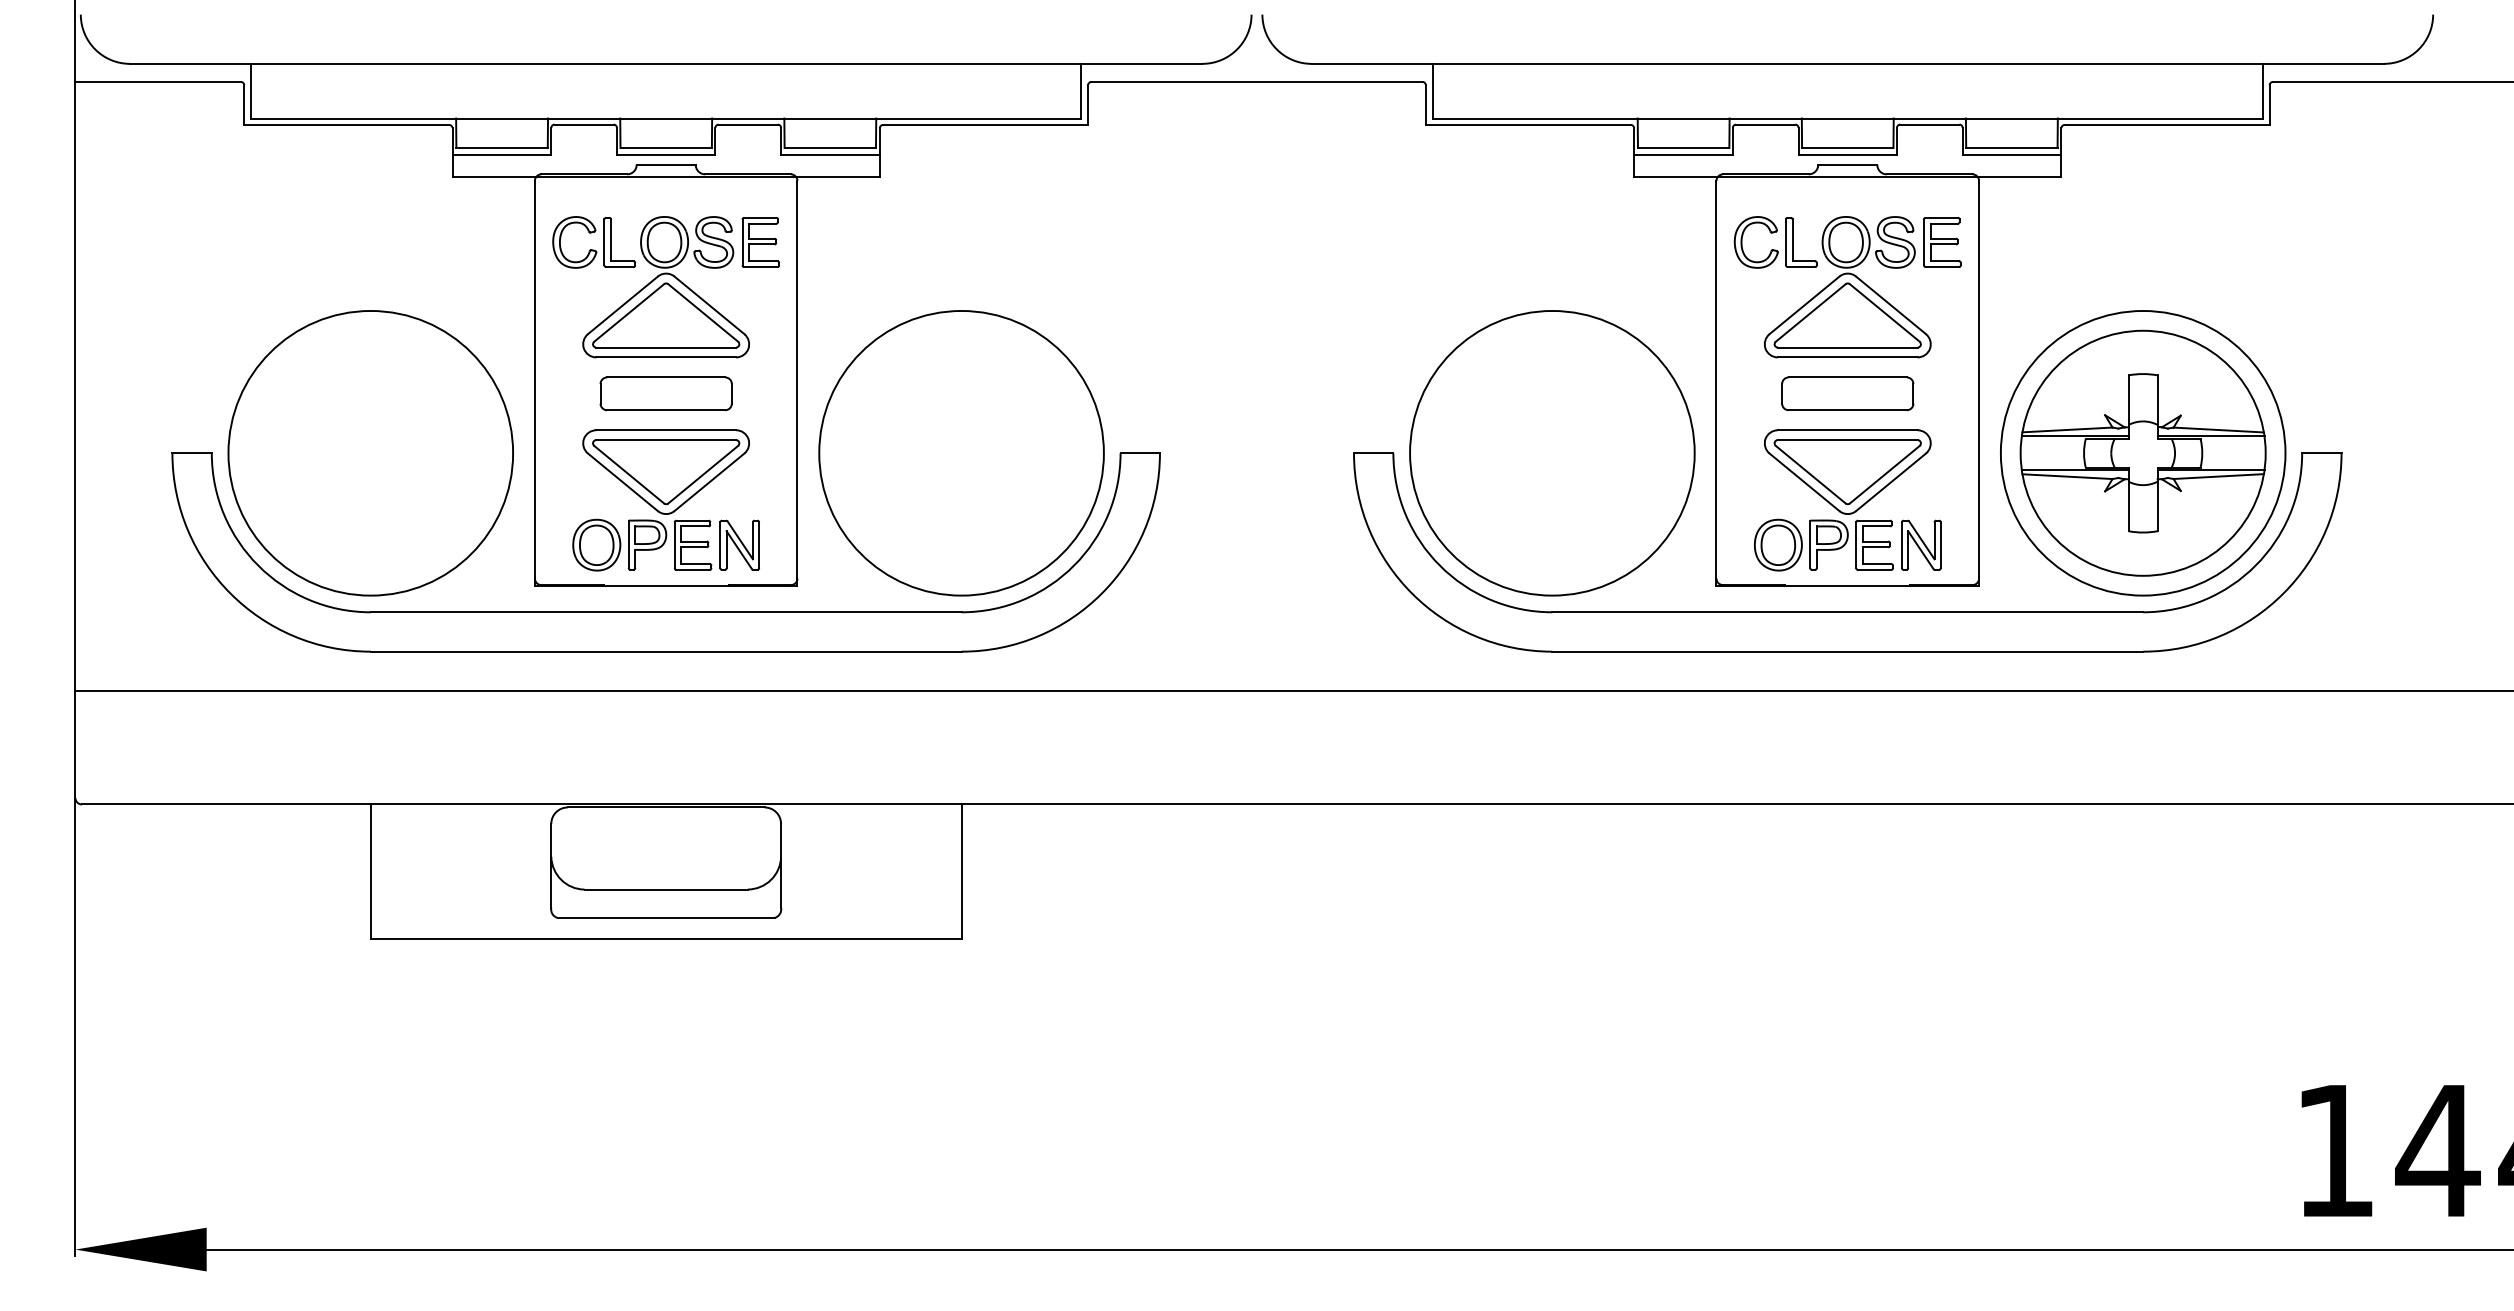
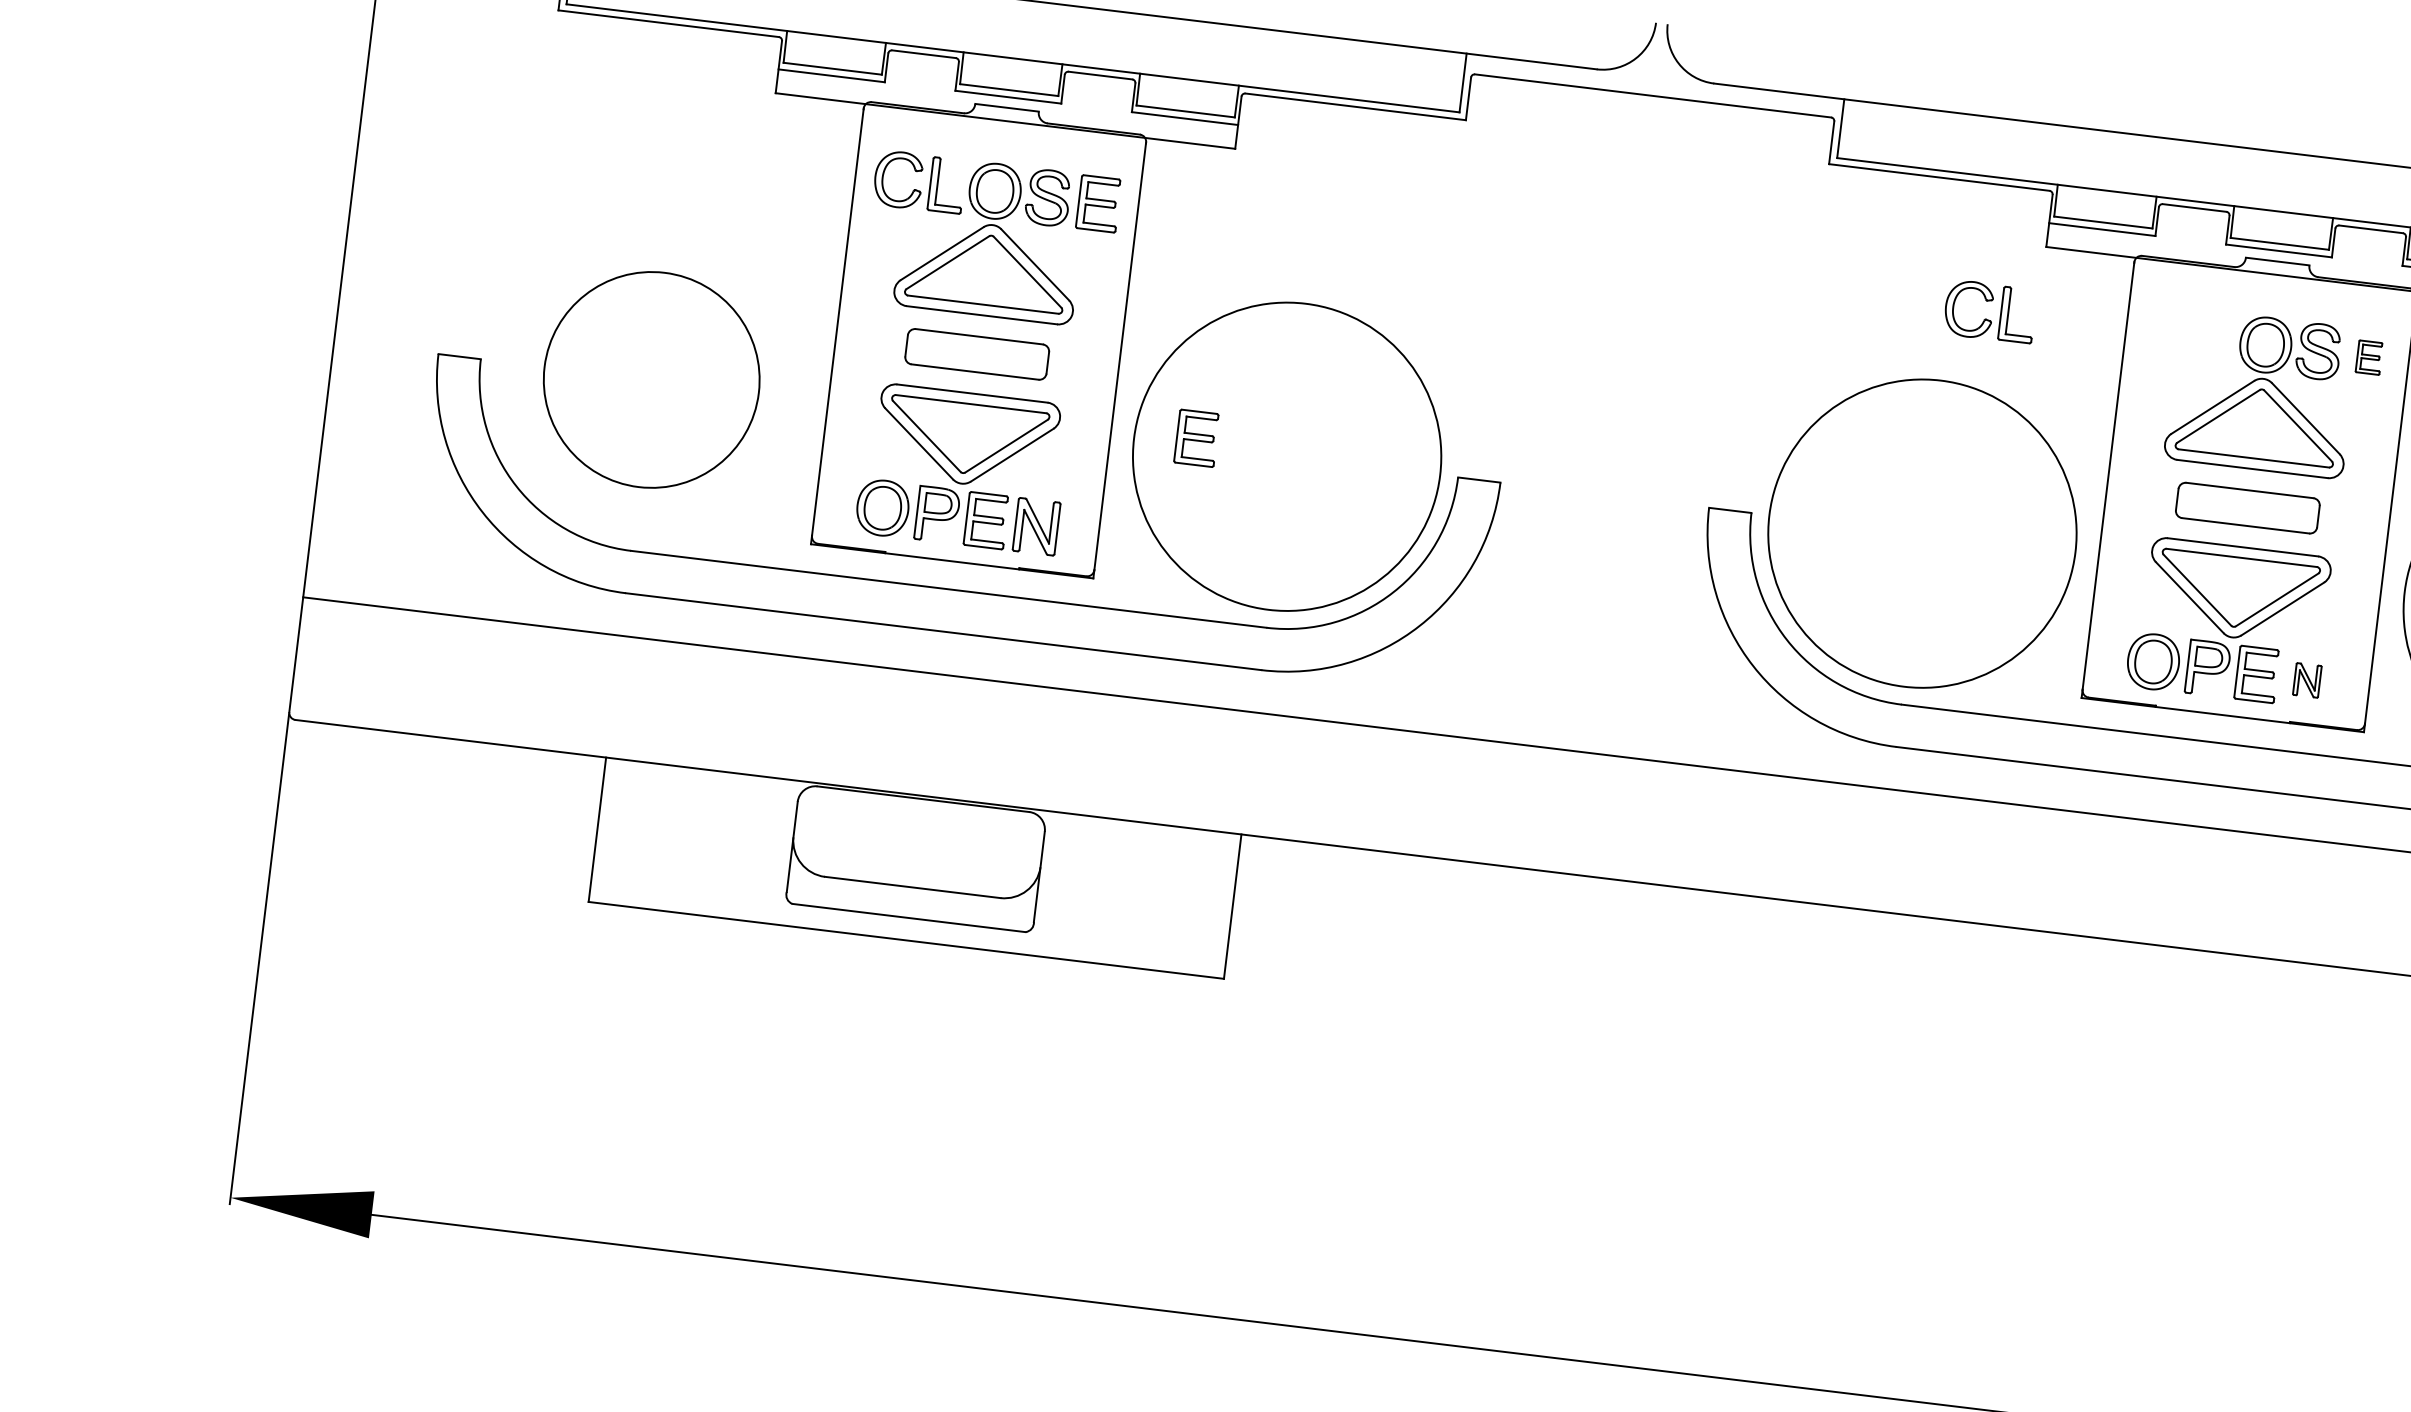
part: (1942, 242) -> (2369, 357), size x0.6
part: (1775, 249) -> (1988, 319), moved
part: (876, 446) -> (1196, 438), added
circle: (370, 453) -> (651, 380), size x0.7
part: (1921, 544) -> (2307, 679), size x0.6

